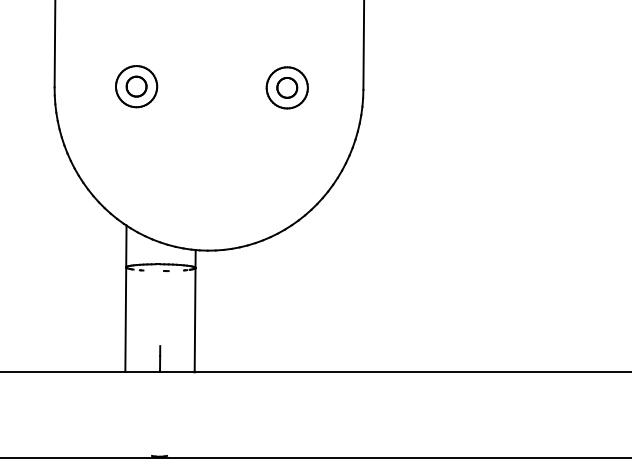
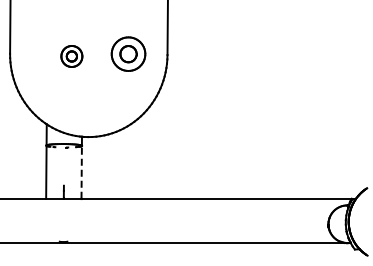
part: (135, 86) -> (71, 56), moved
part: (286, 86) -> (128, 53), size x1.6
line: (194, 318) -> (81, 171), solid -> dashed

